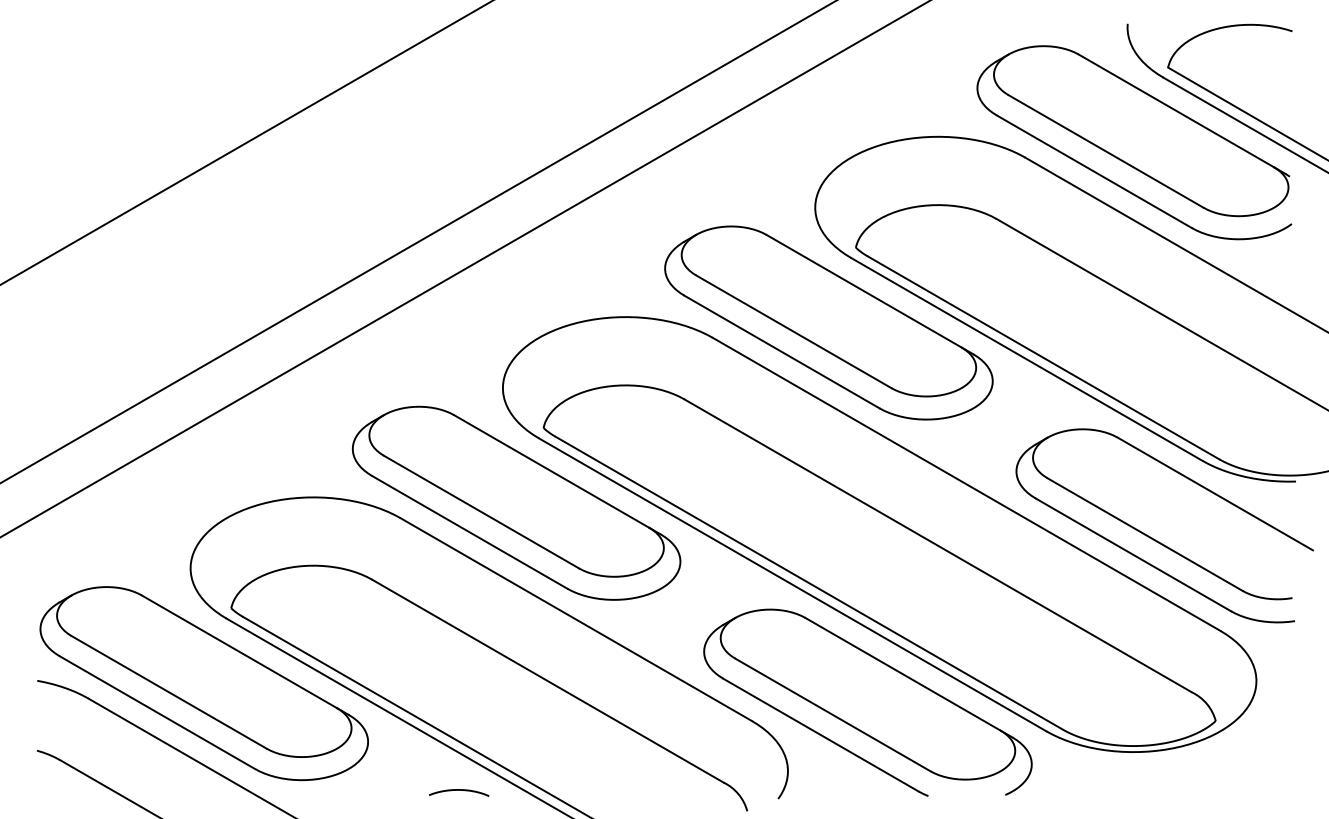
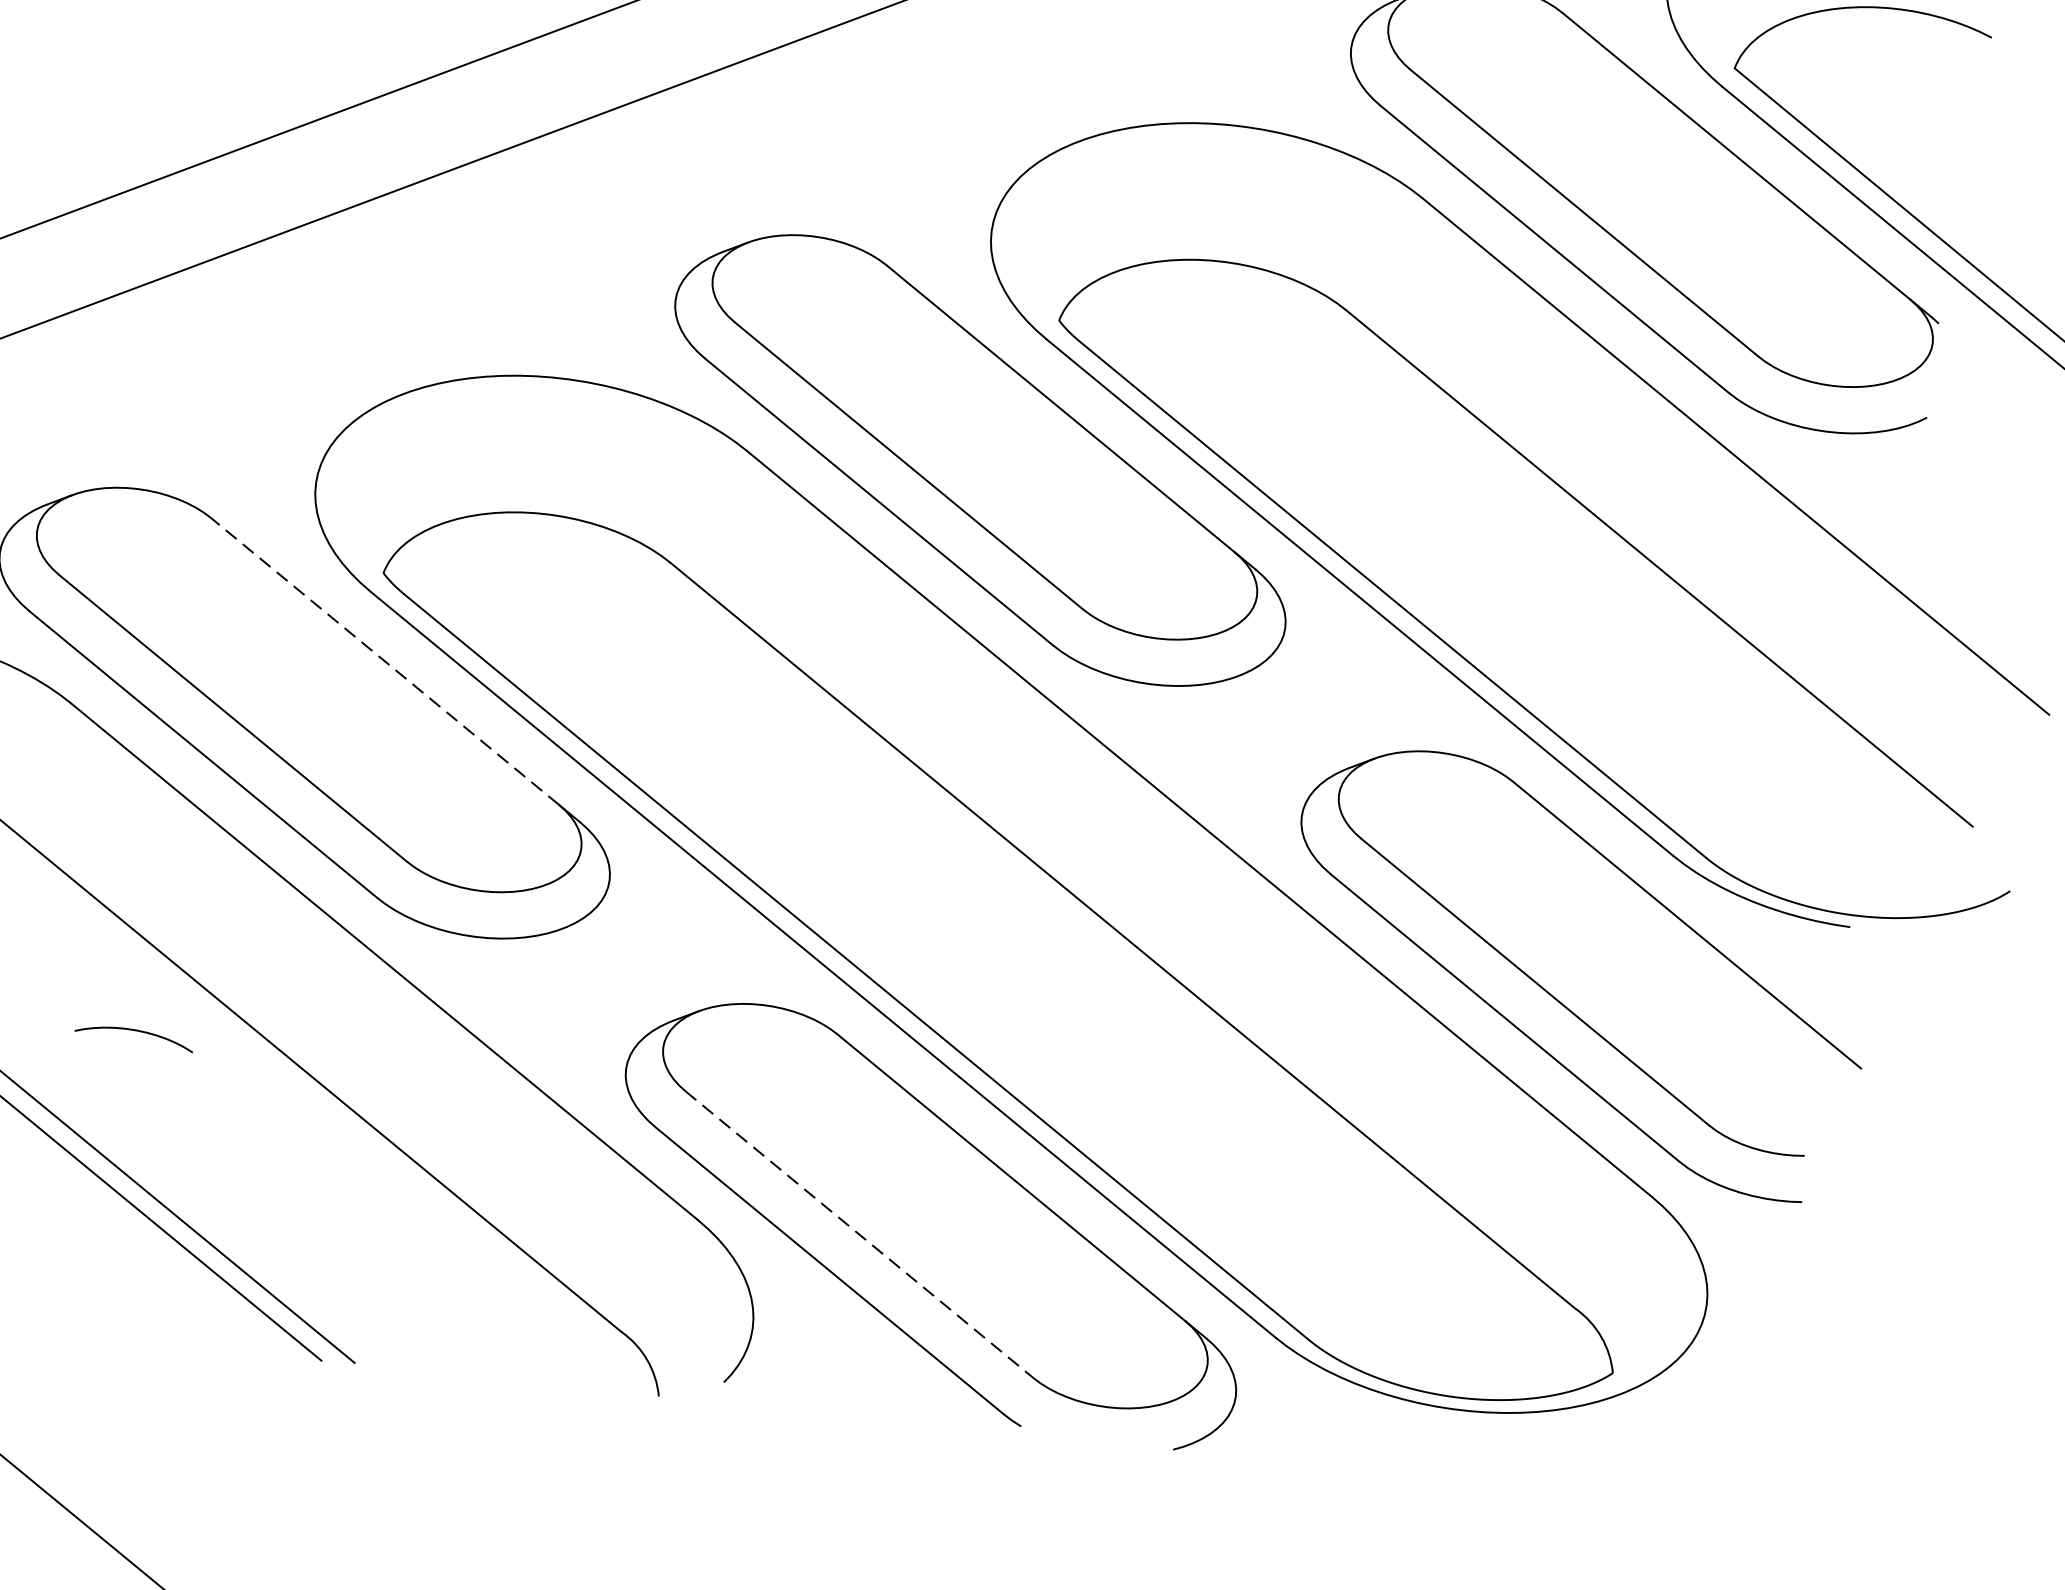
line: (551, 471) -> (384, 661), solid -> dashed
line: (832, 714) -> (858, 1233), solid -> dashed
curve: (459, 790) -> (136, 1031), moved

